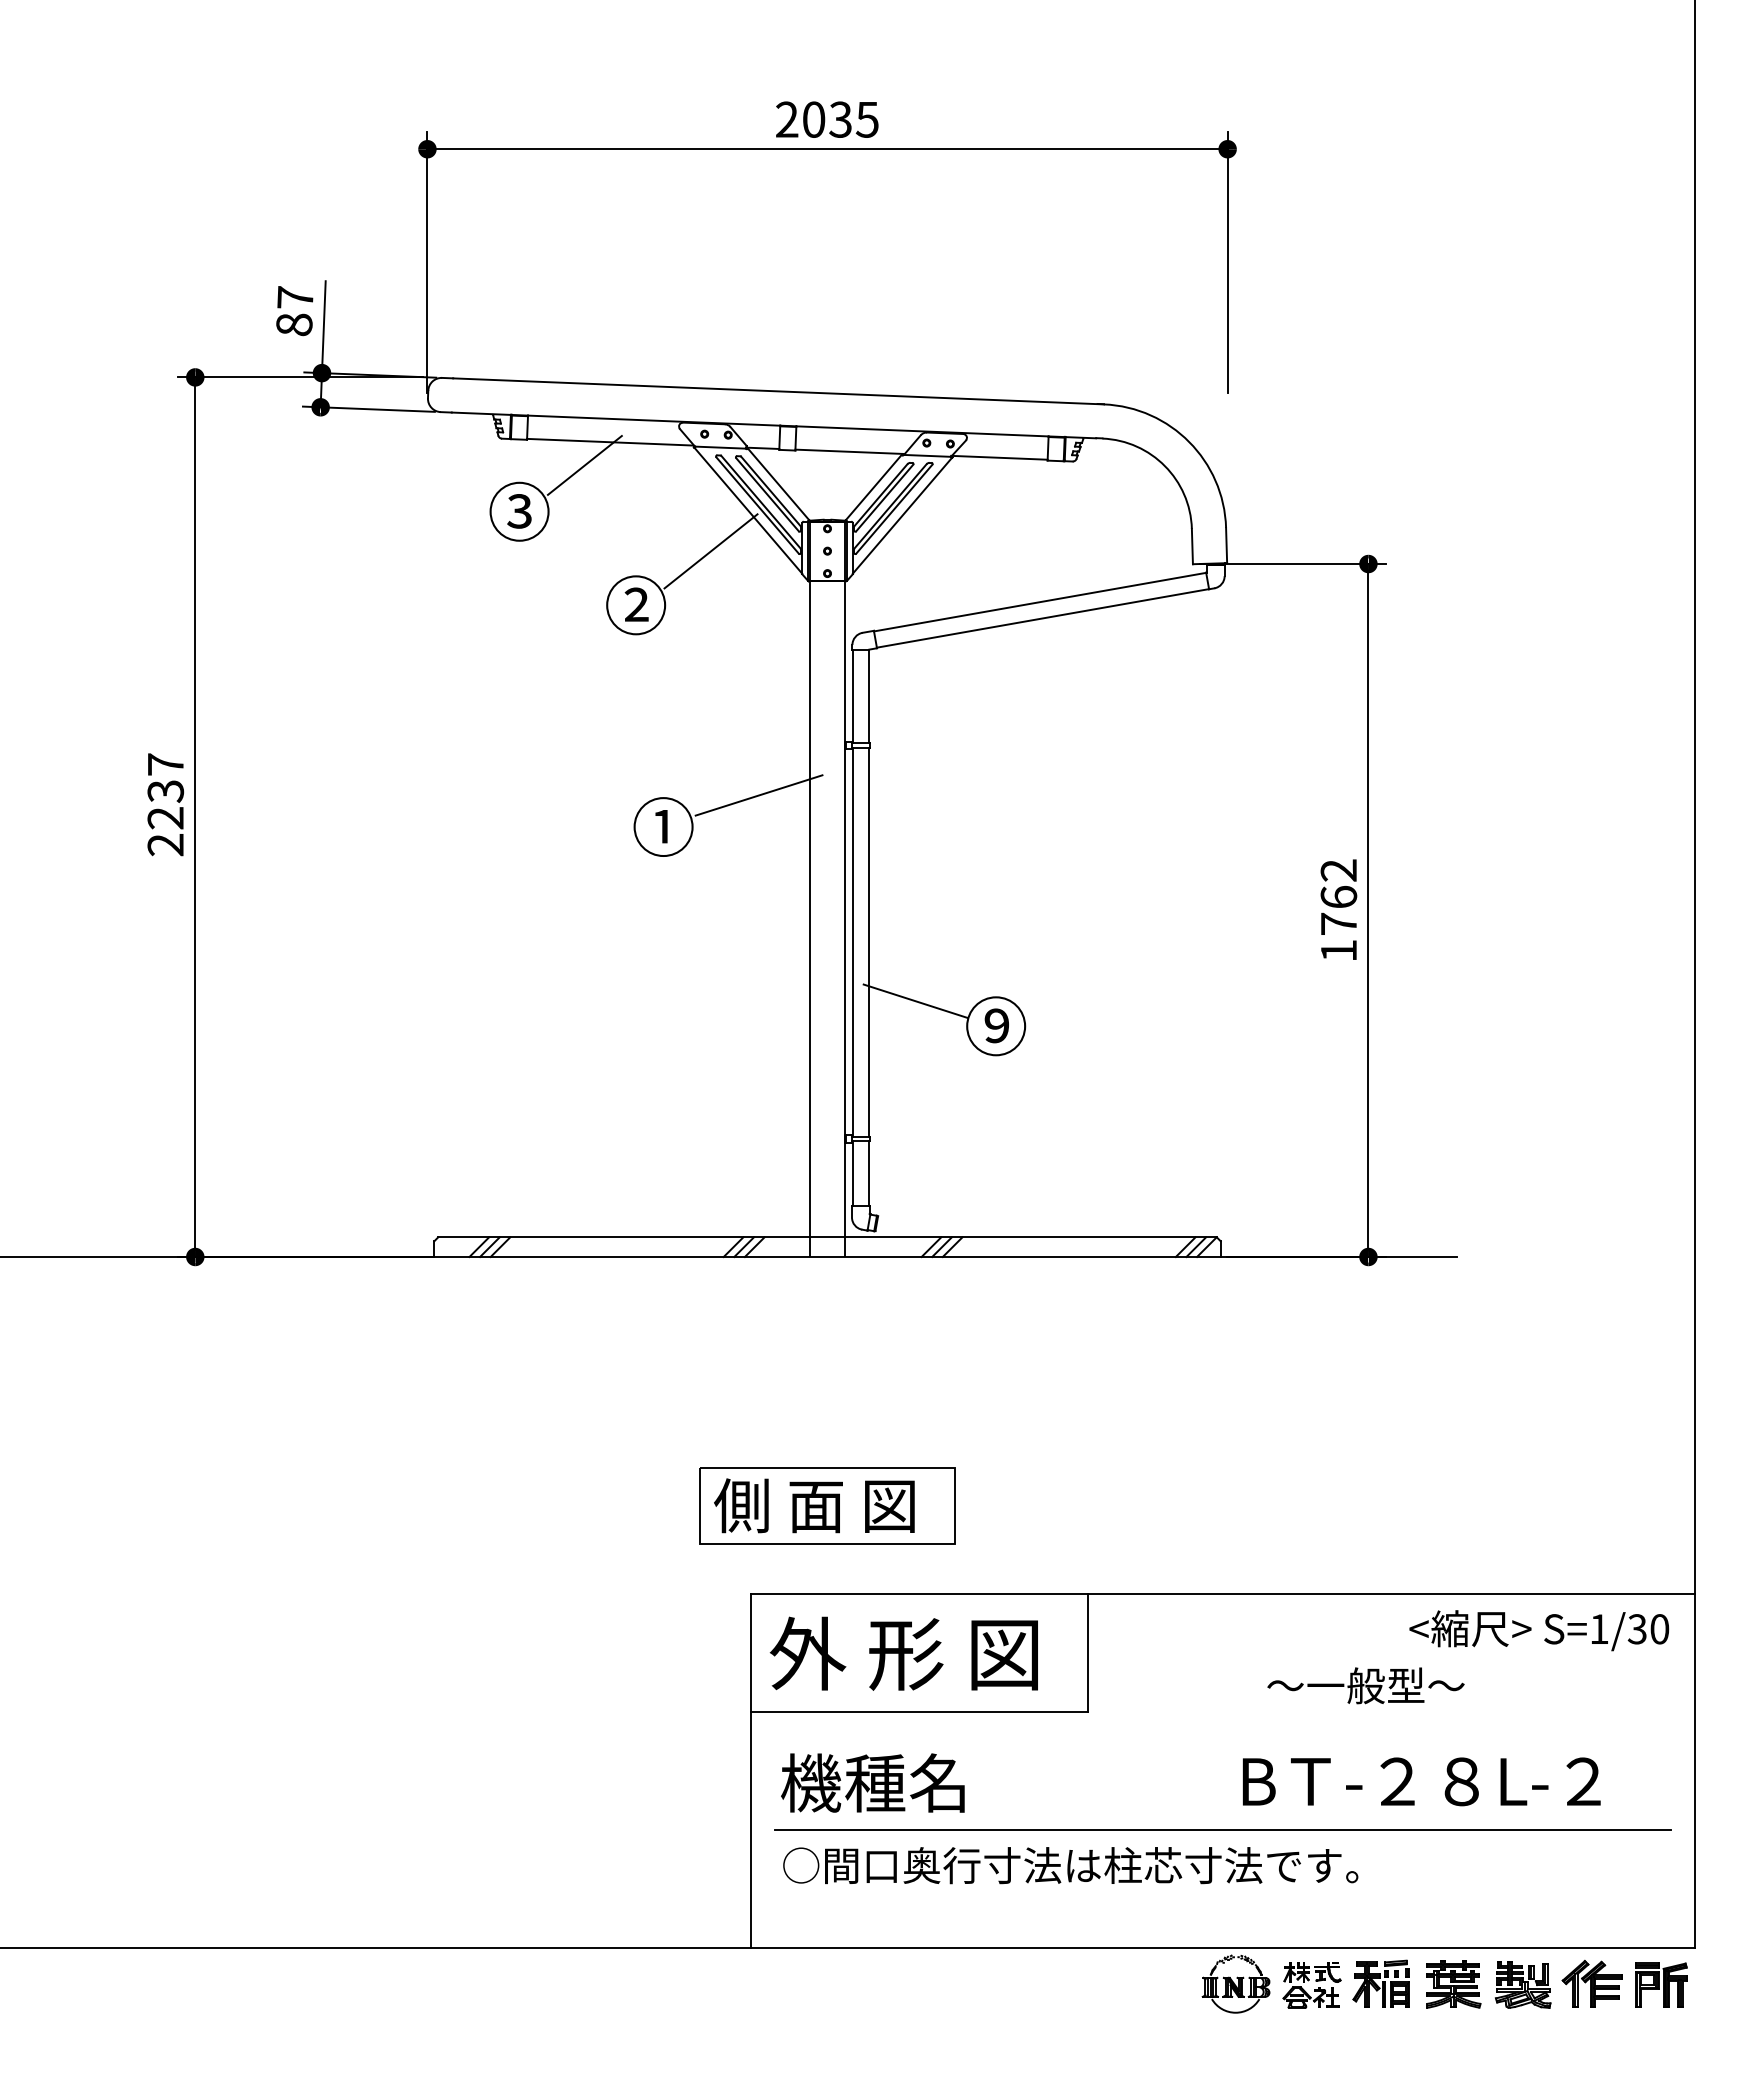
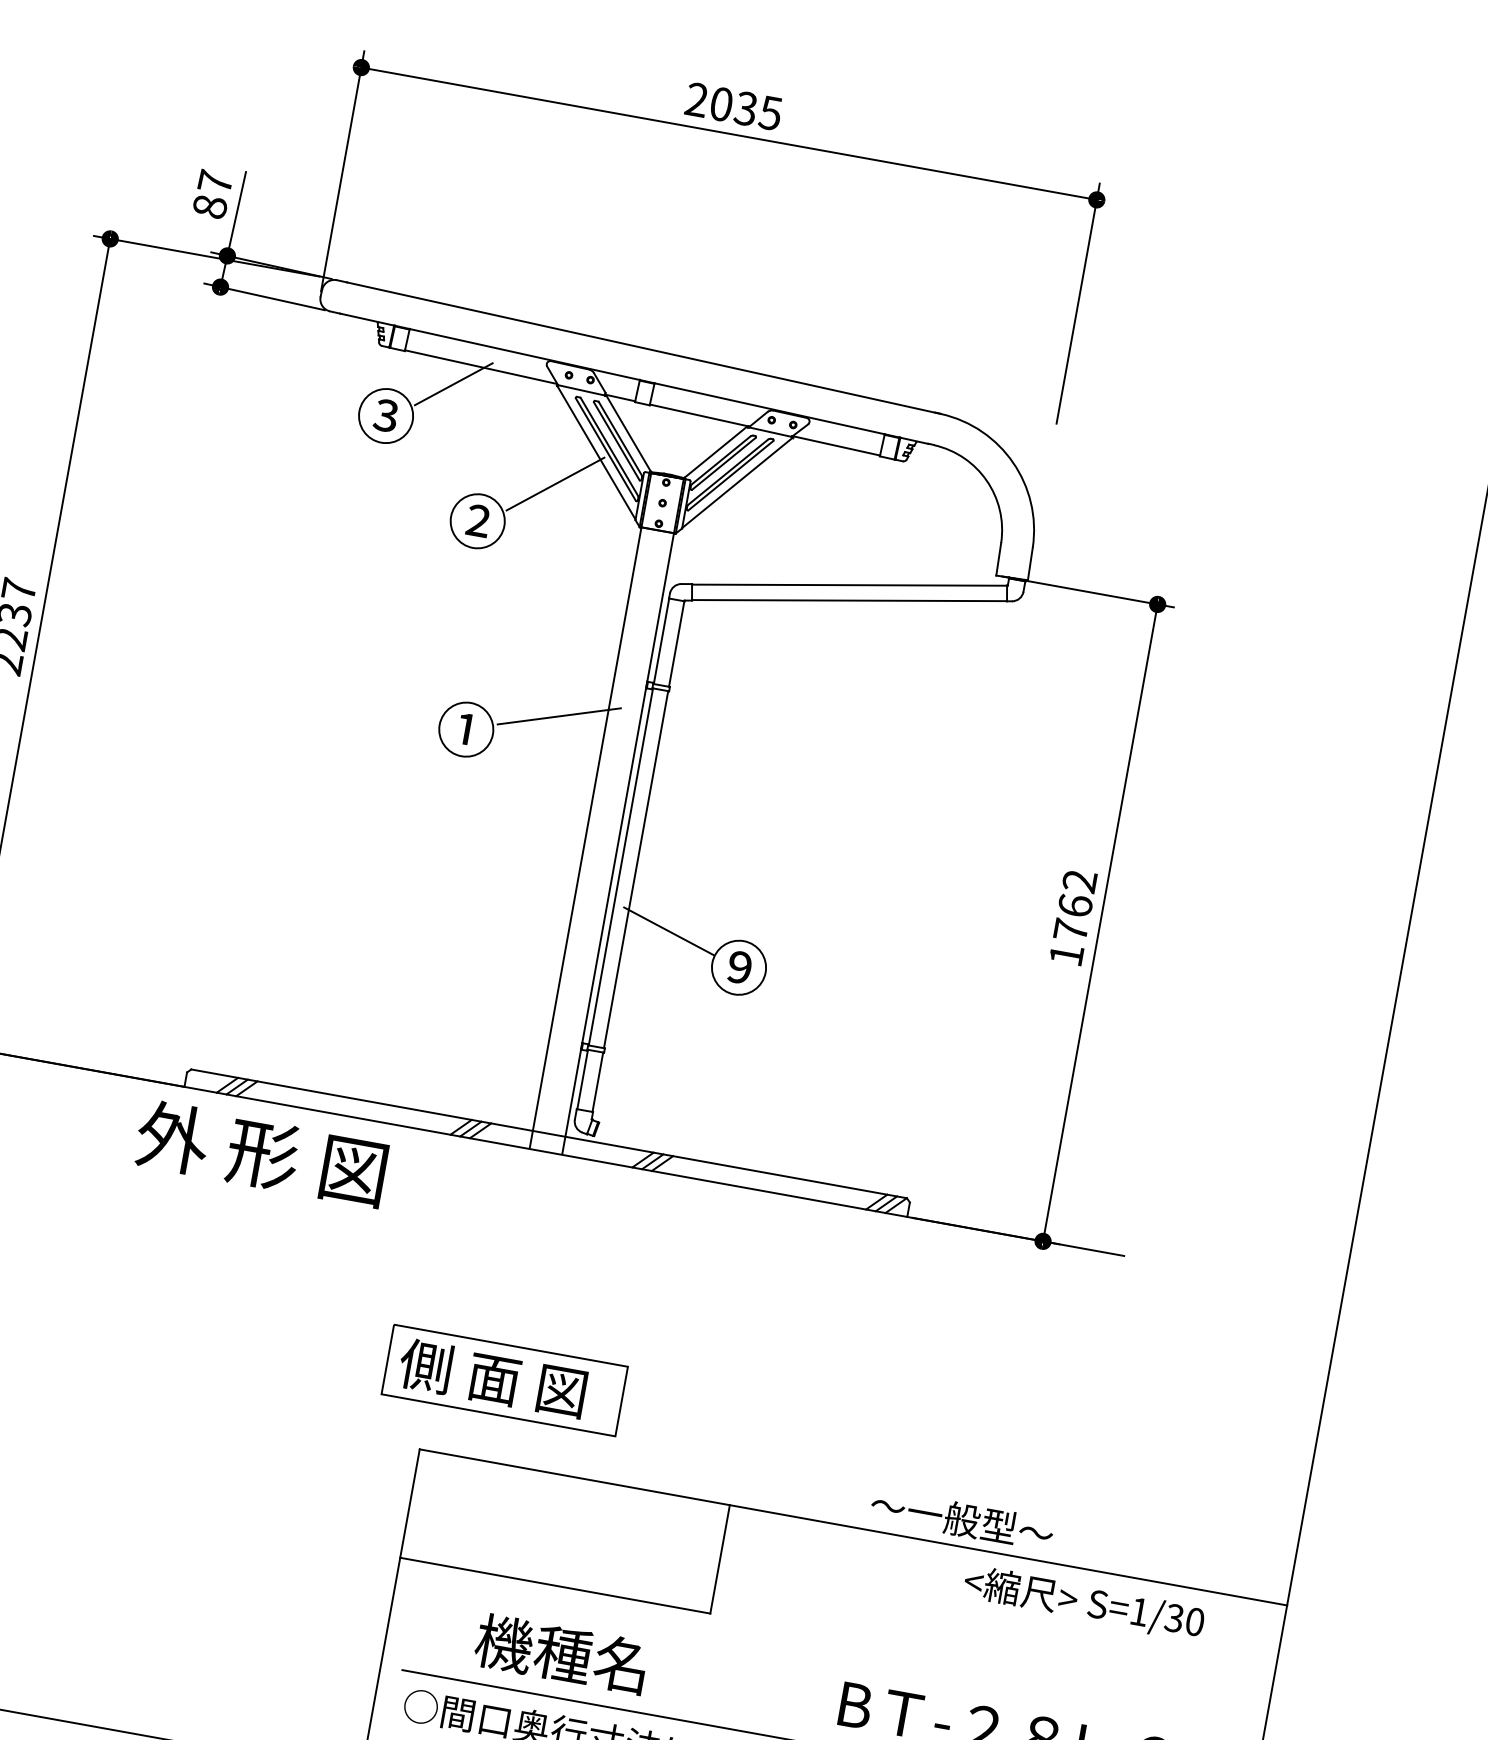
text: (1539, 1630) -> (1084, 1603), moved
text: (903, 1653) -> (260, 1153), moved
text: (1365, 1685) -> (961, 1519), moved
text: (872, 1782) -> (560, 1653), moved

